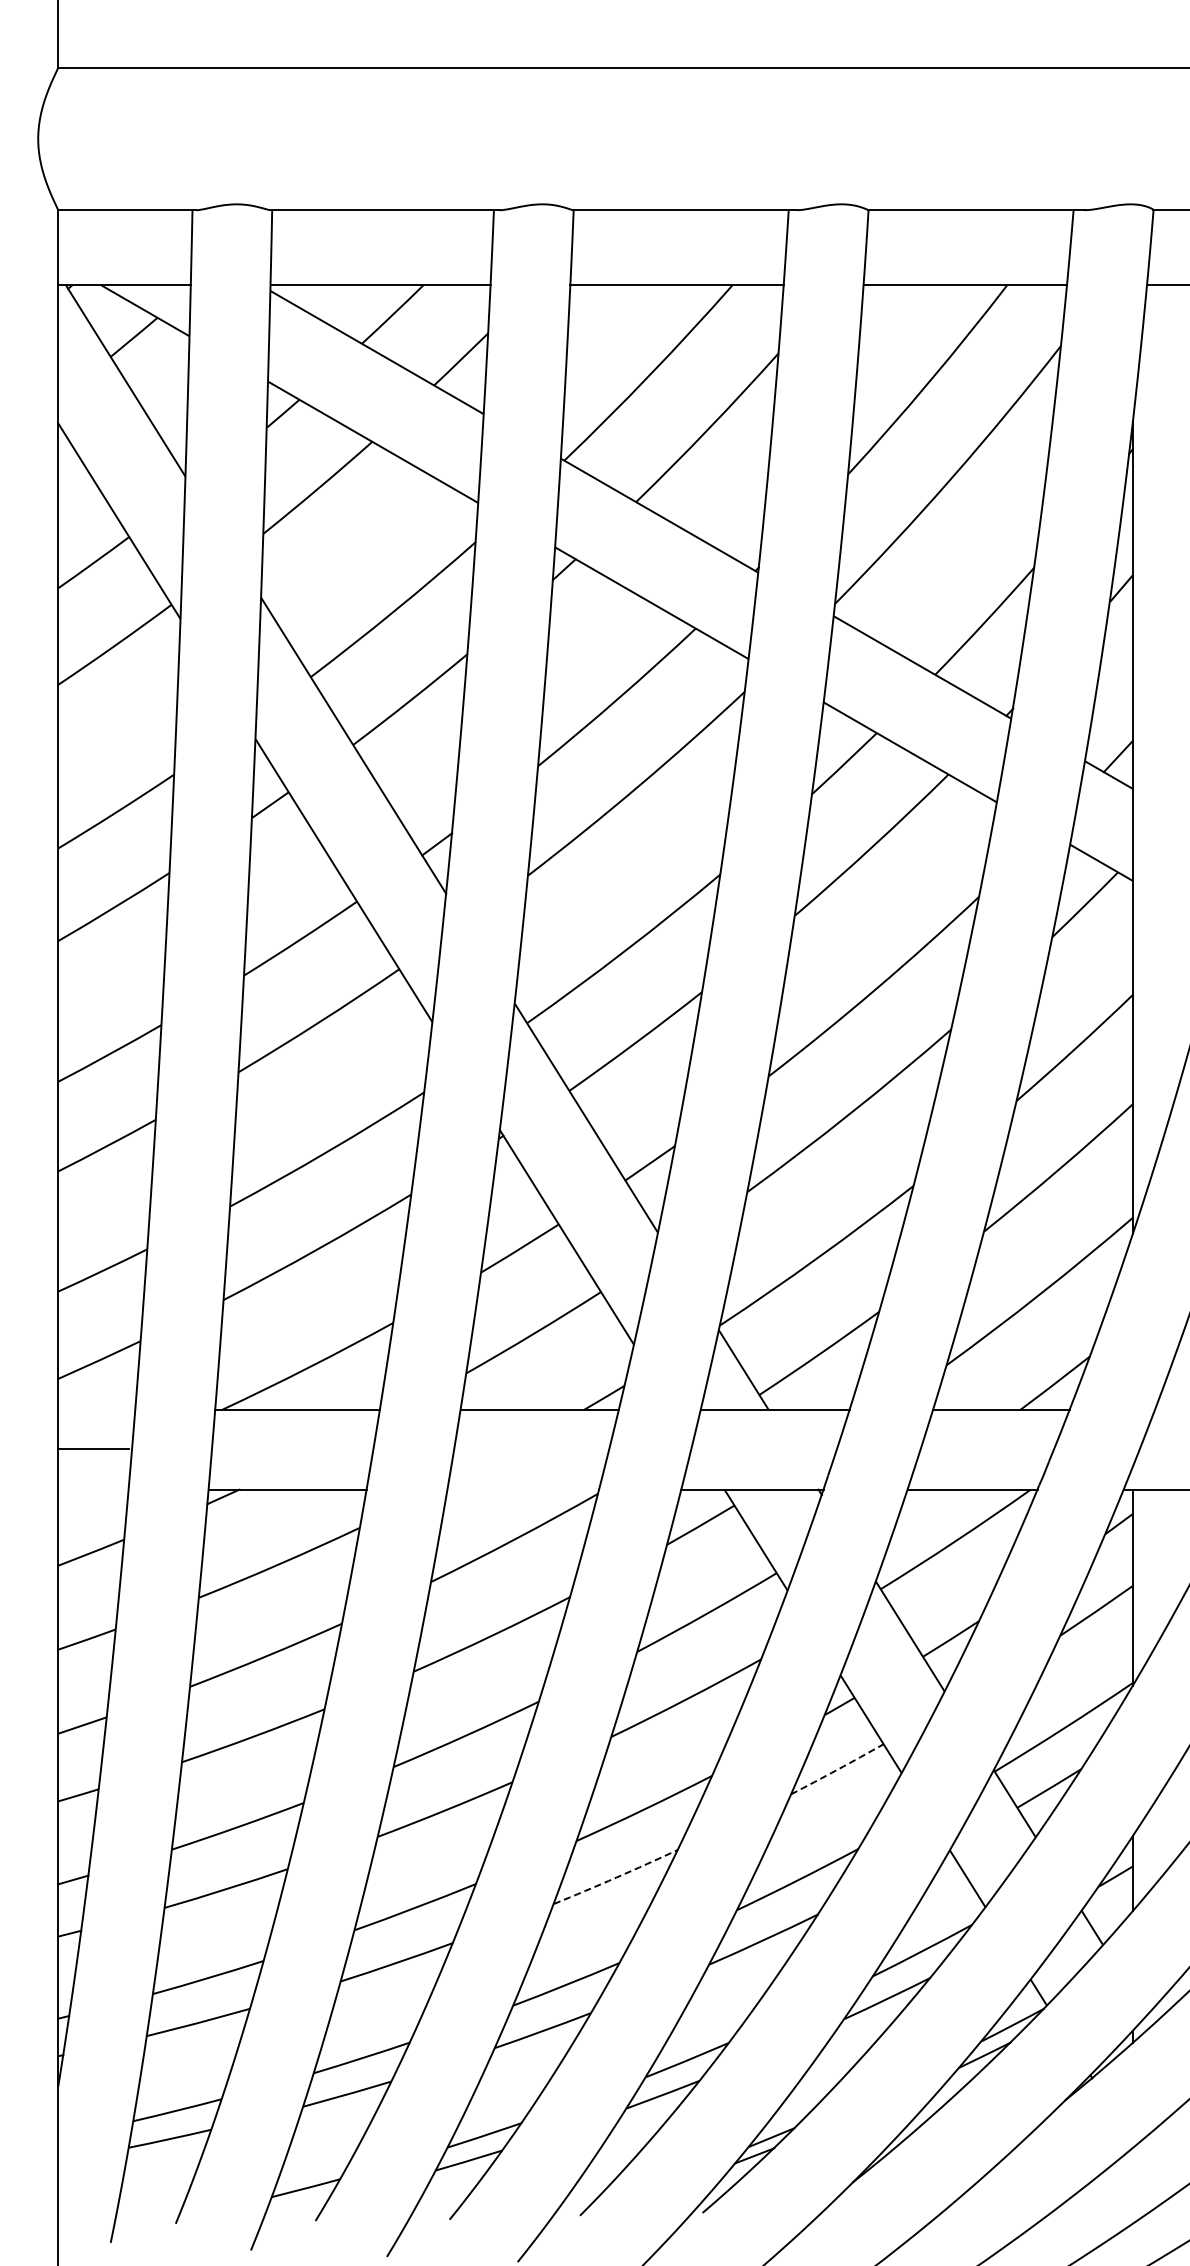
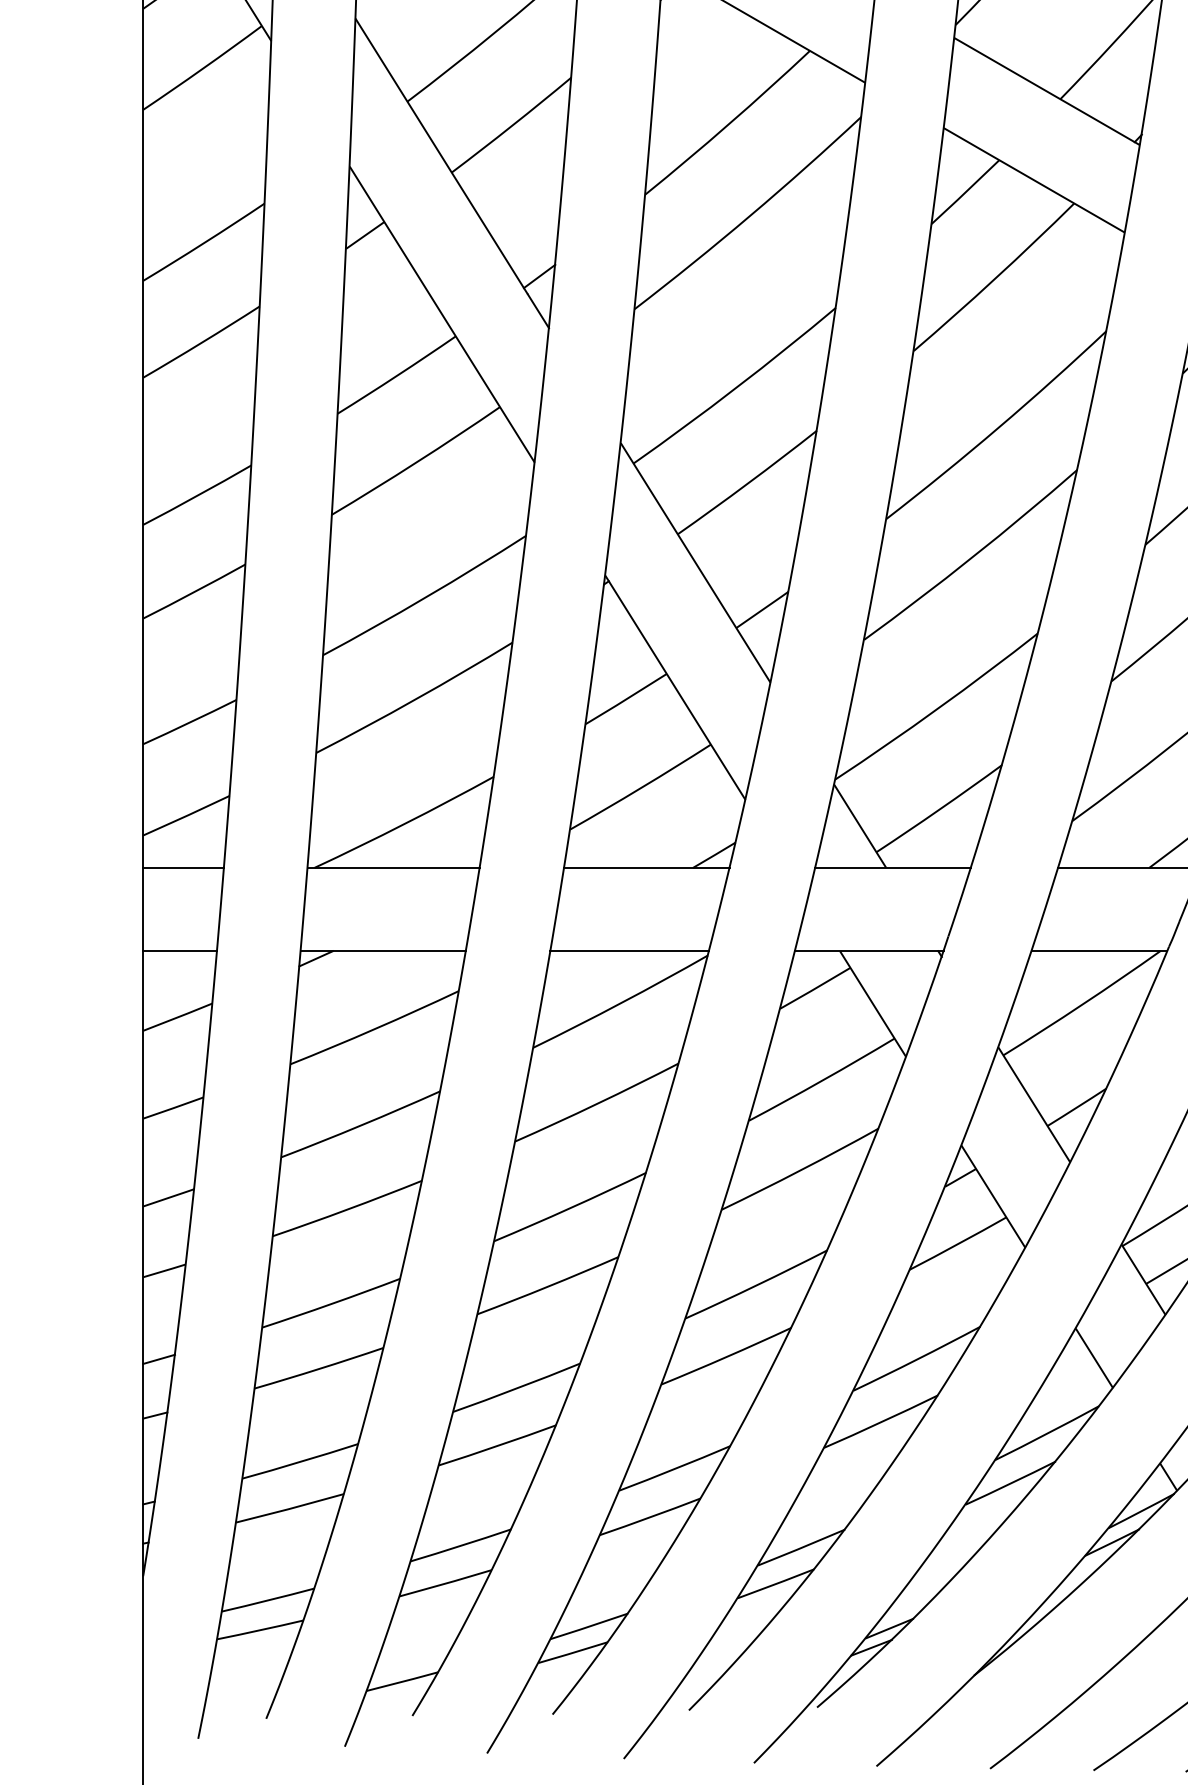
line: (96, 1409) -> (183, 867), added
line: (93, 1448) -> (180, 951), moved
line: (523, 1489) -> (629, 951), added
arc: (837, 1769) -> (958, 1243), dashed -> solid
arc: (616, 1877) -> (727, 1356), dashed -> solid

